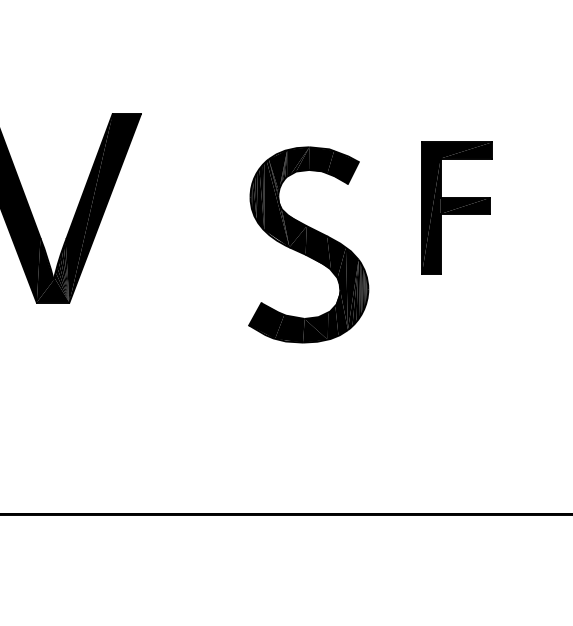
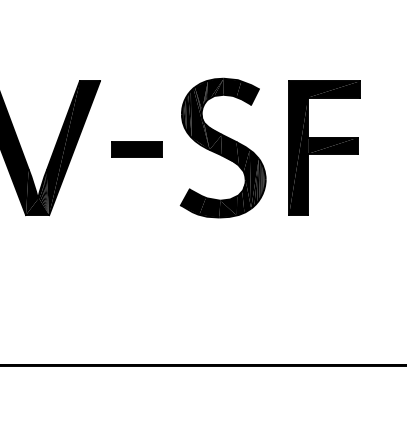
part: (456, 207) -> (324, 147), size x1.43
part: (192, 210) -> (136, 149), added
part: (307, 244) -> (222, 147), moved

